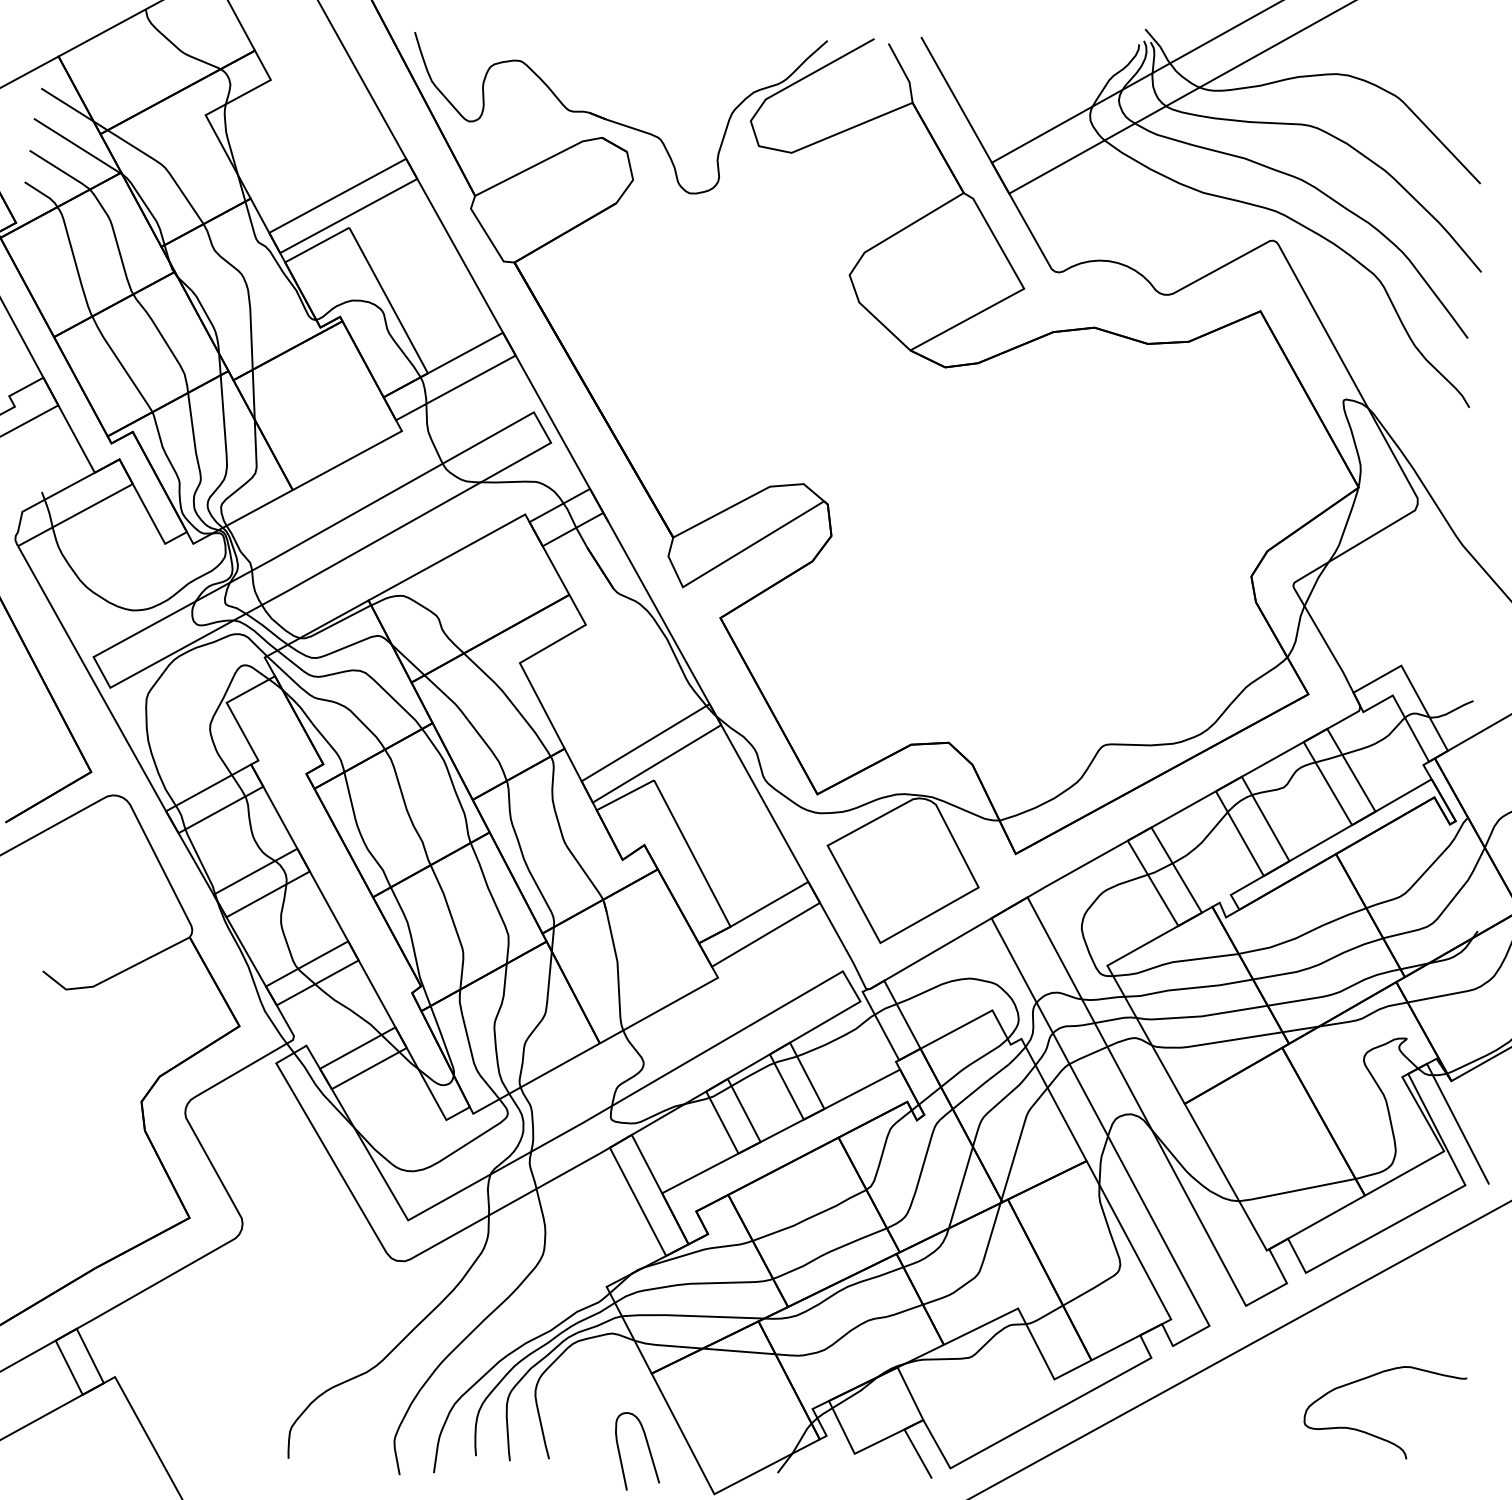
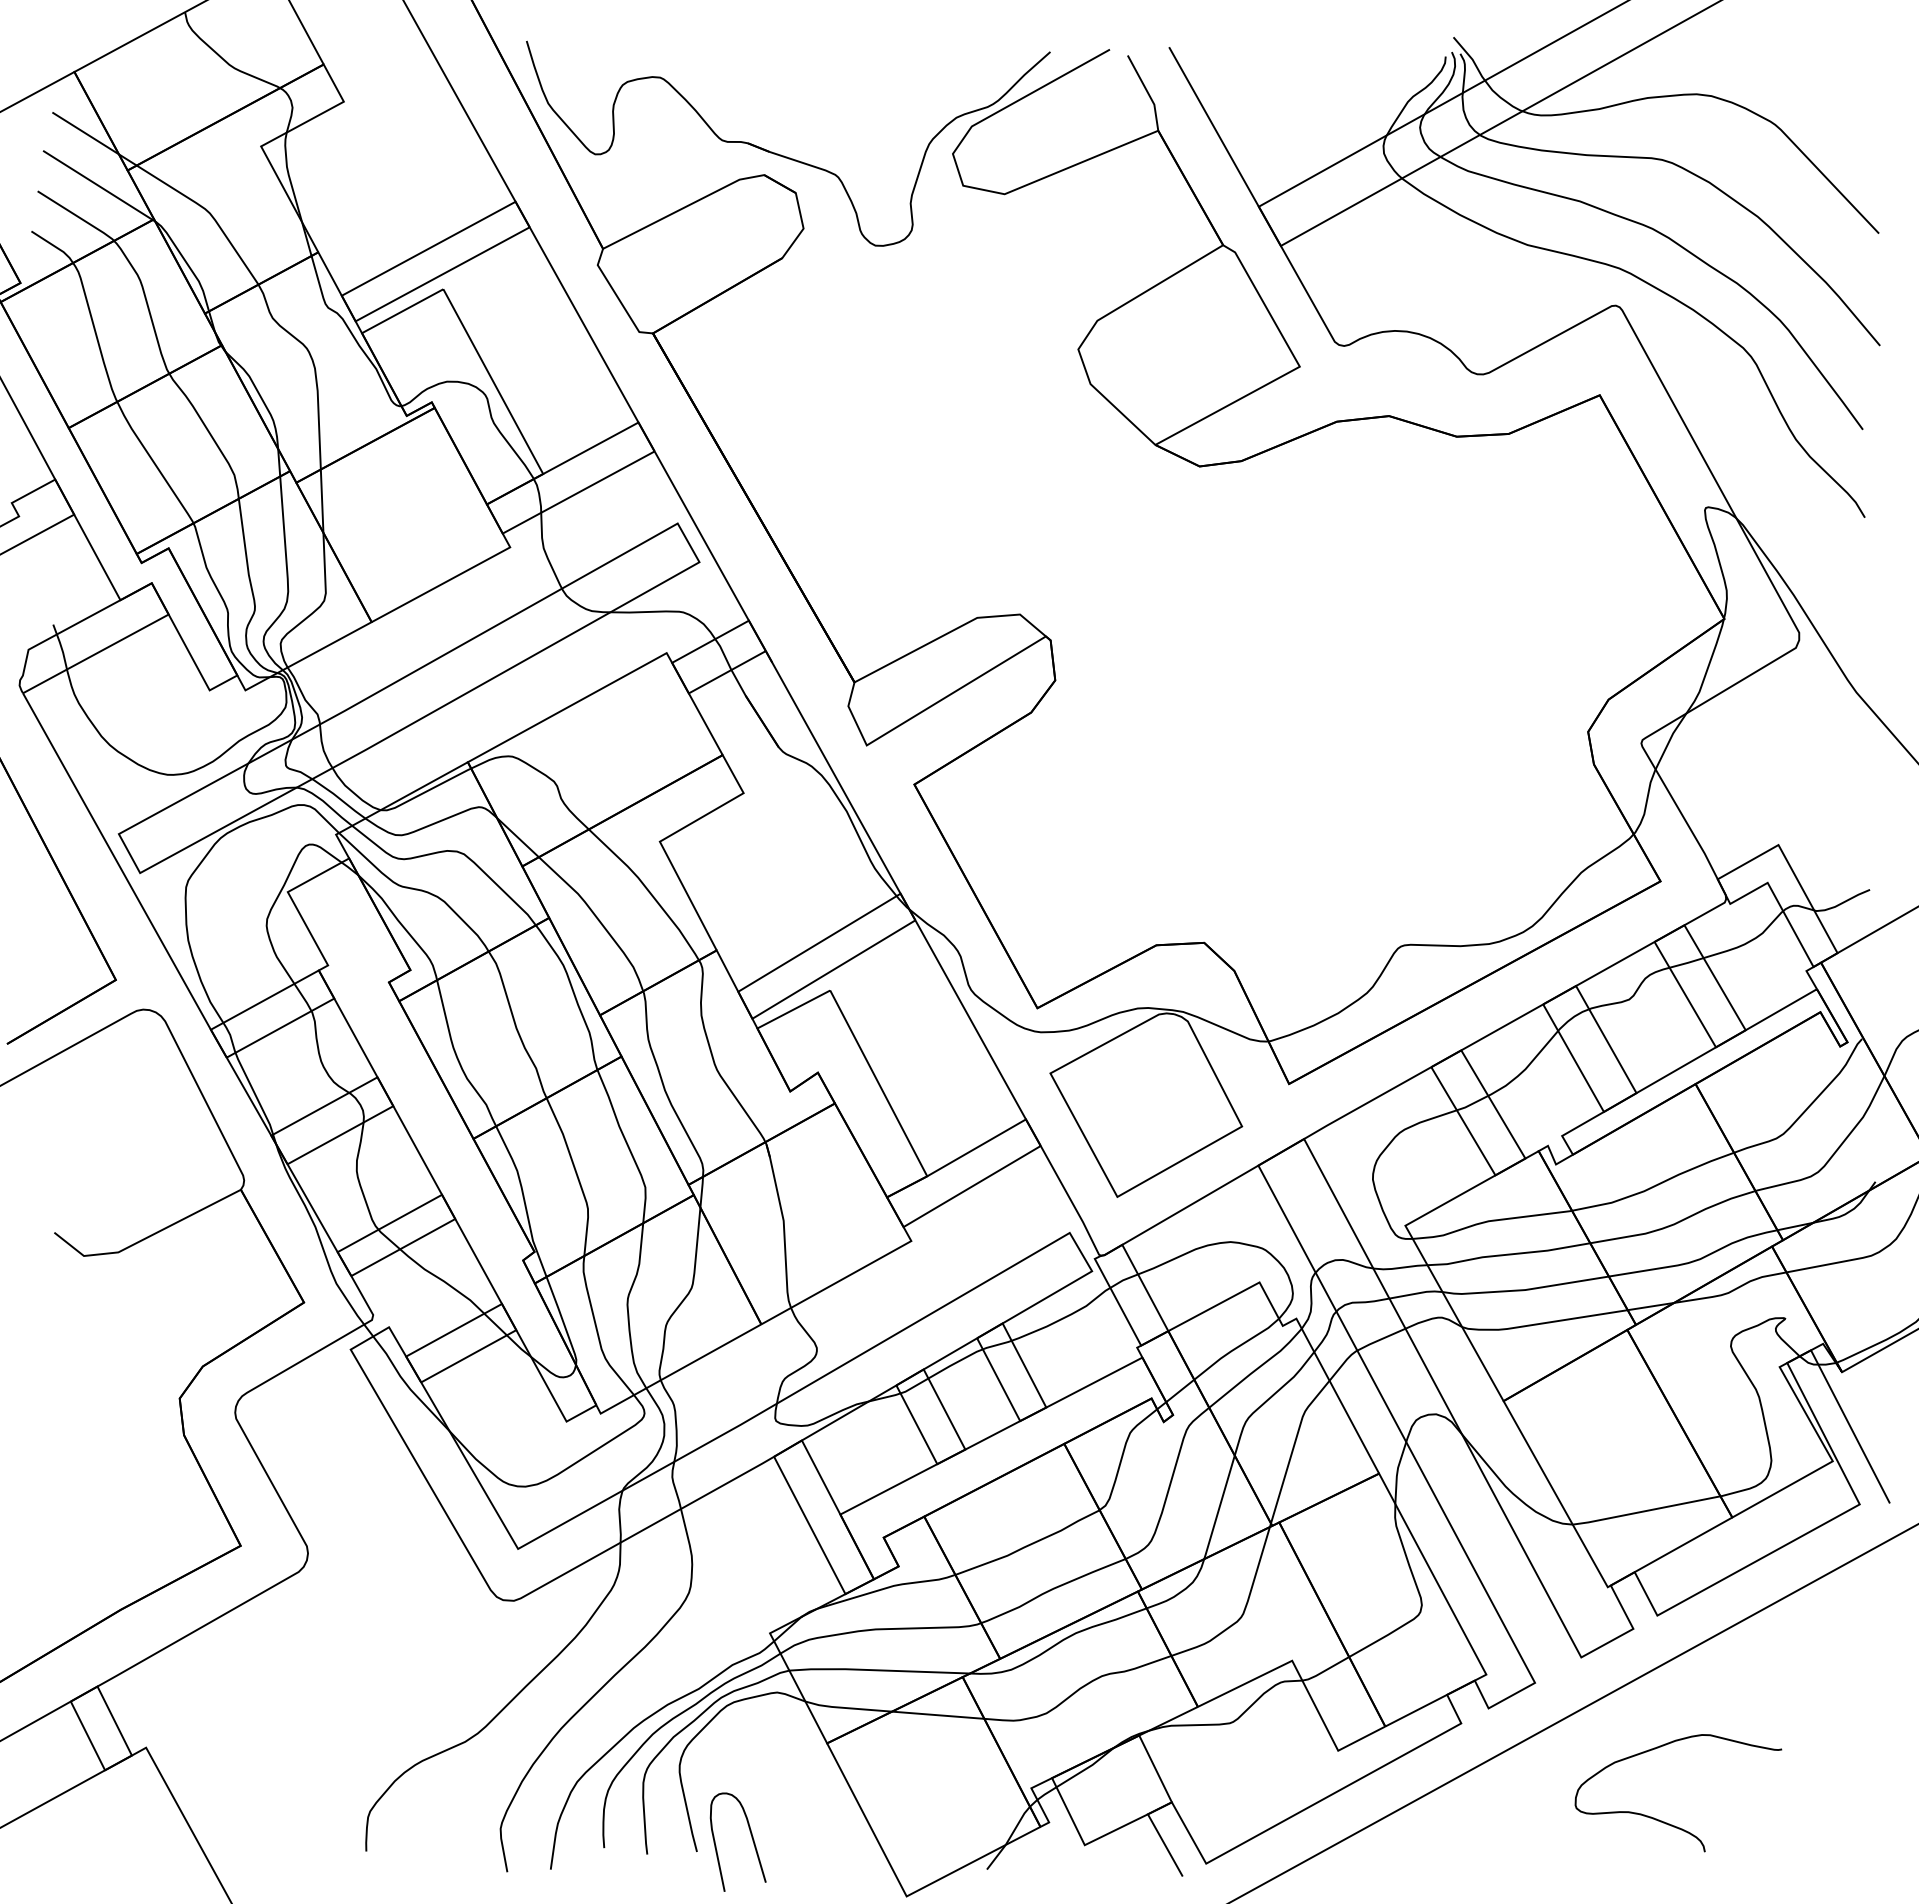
curve: (1376, 1435) -> (1667, 1822), moved
curve: (648, 1447) -> (751, 1837), moved

